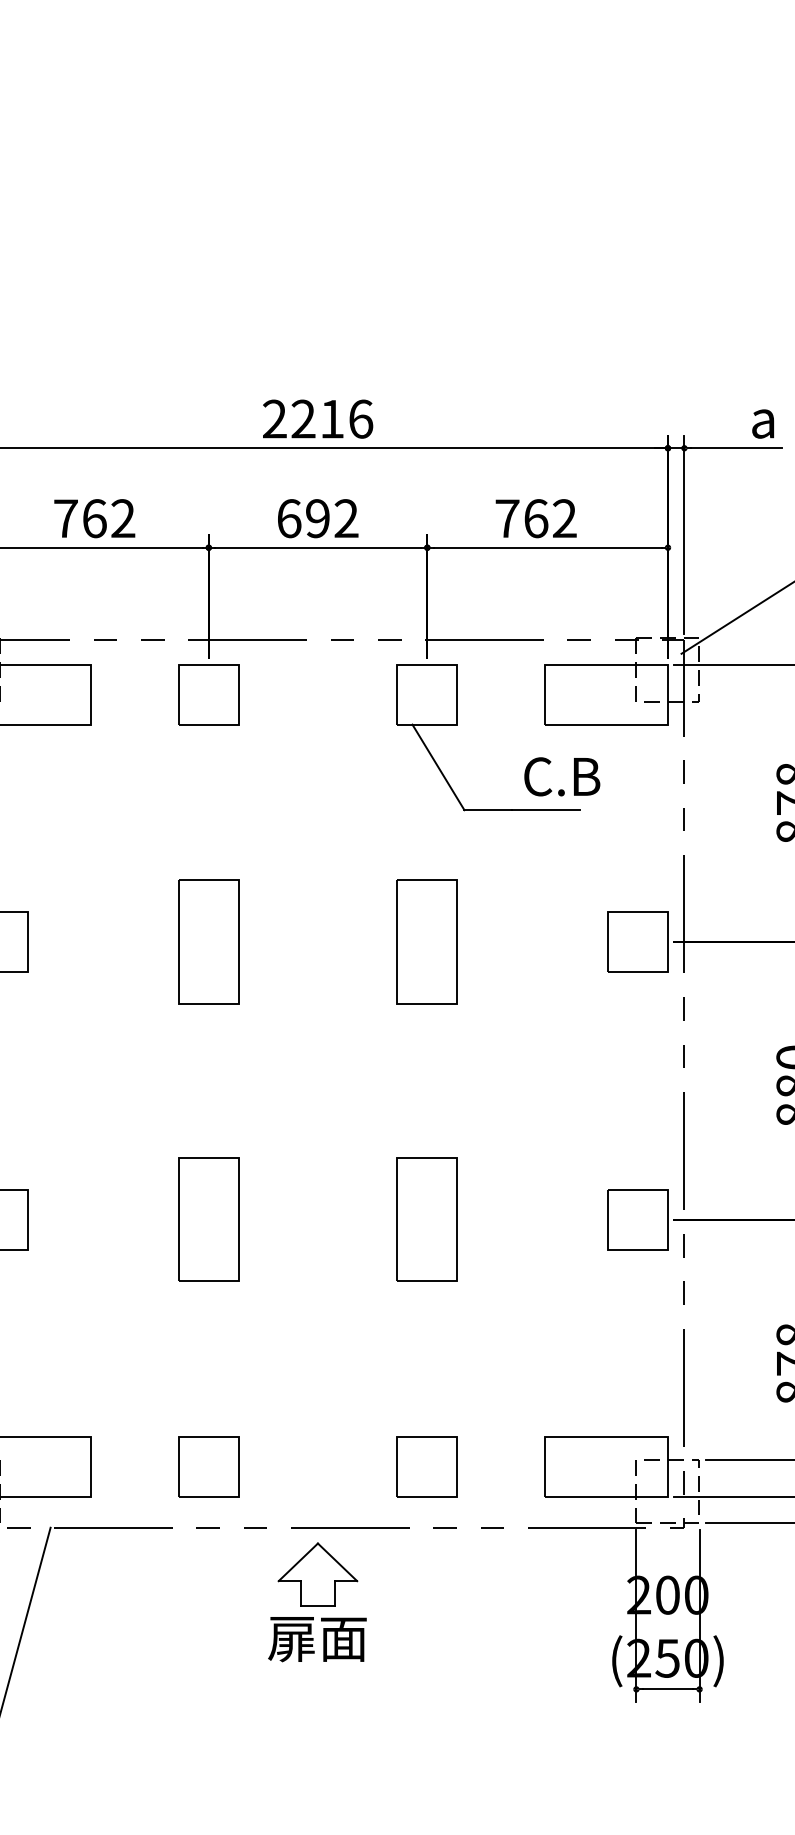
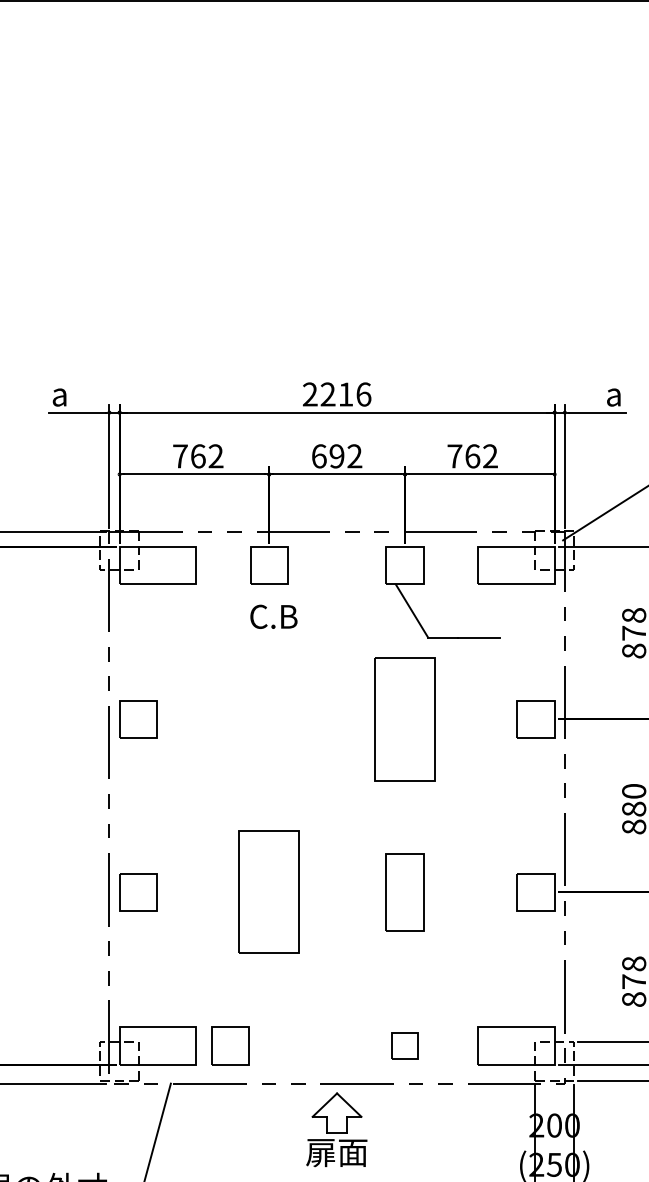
text: (561, 776) -> (273, 616), moved
part: (209, 941) -> (269, 719), removed
part: (426, 941) -> (404, 719), size x1.6
part: (209, 1220) -> (269, 892), size x1.6
part: (209, 1466) -> (230, 1045), moved
part: (426, 1466) -> (404, 1045), size x0.7

